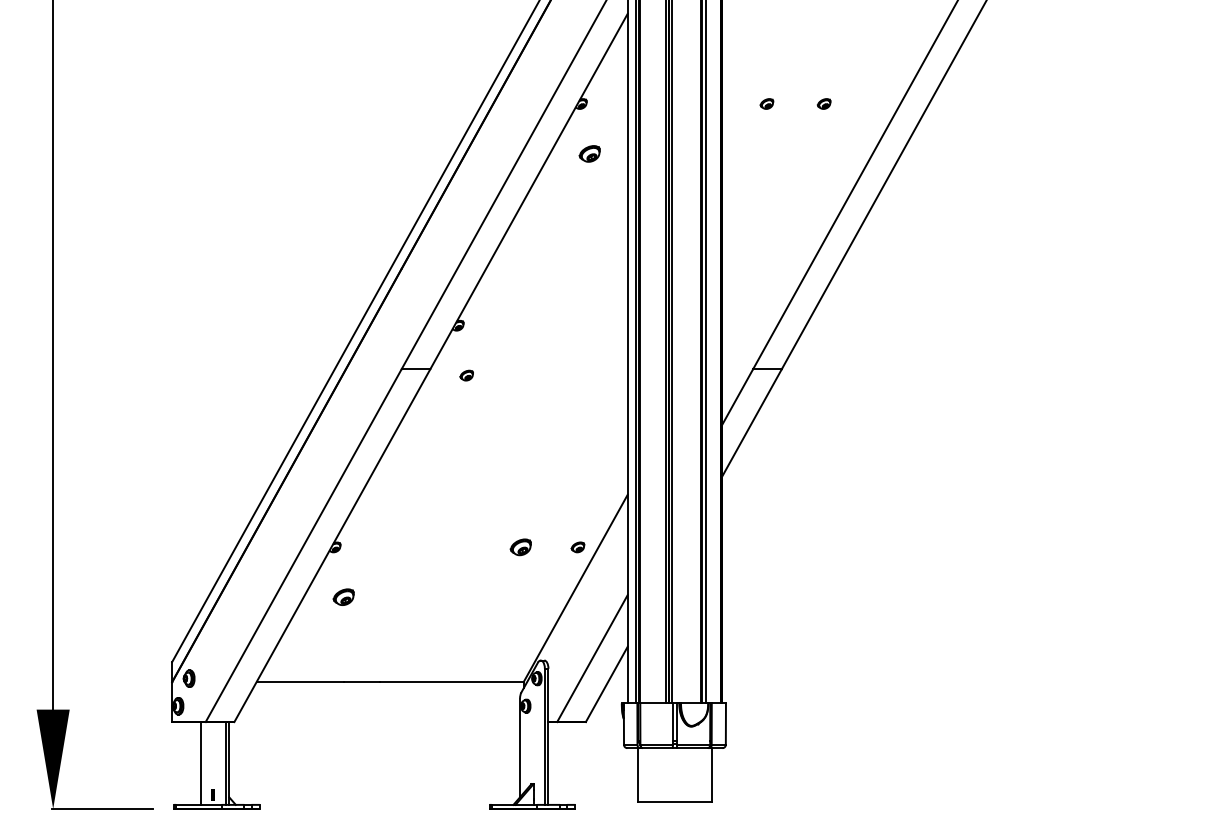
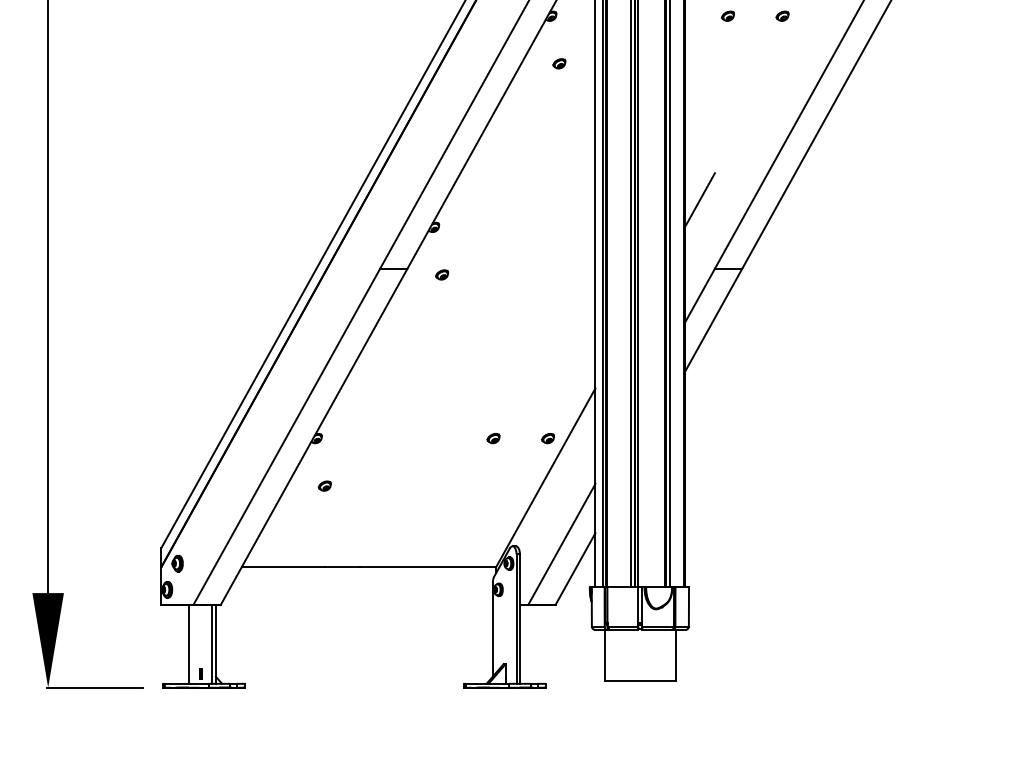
part: (589, 153) -> (559, 63), size x0.62
line: (737, 296) -> (699, 199), added
part: (520, 547) -> (493, 438), size x0.62
part: (343, 597) -> (324, 486), size x0.62

